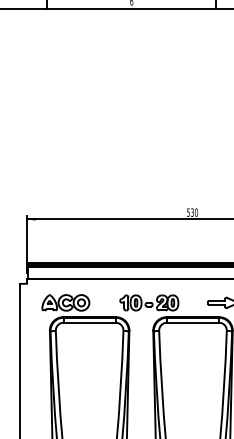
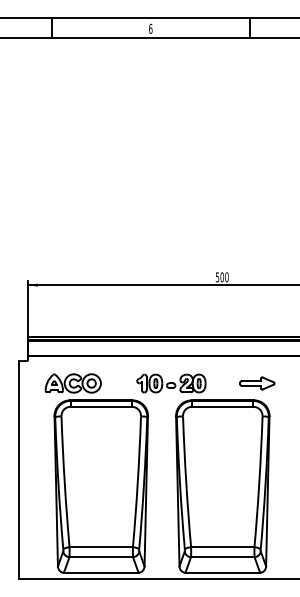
text: (192, 212) -> (222, 277), 530 -> 500

